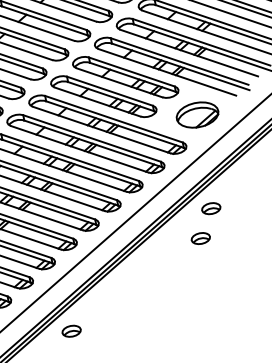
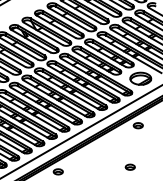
part: (198, 237) -> (129, 166), moved

